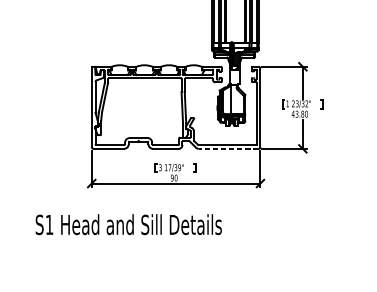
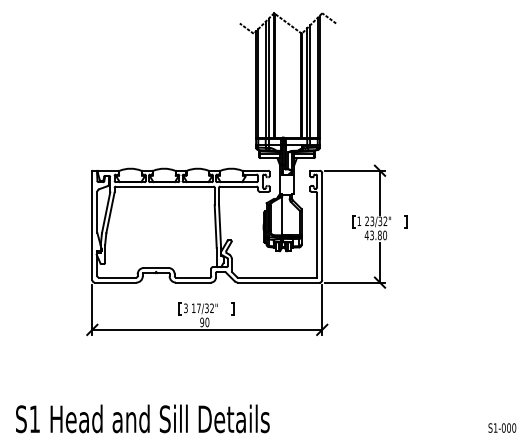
line: (228, 148) -> (278, 282), dashed -> solid
text: (179, 167) -> (212, 308), 17/39" -> 17/32"
text: (128, 224) -> (142, 418), moved

